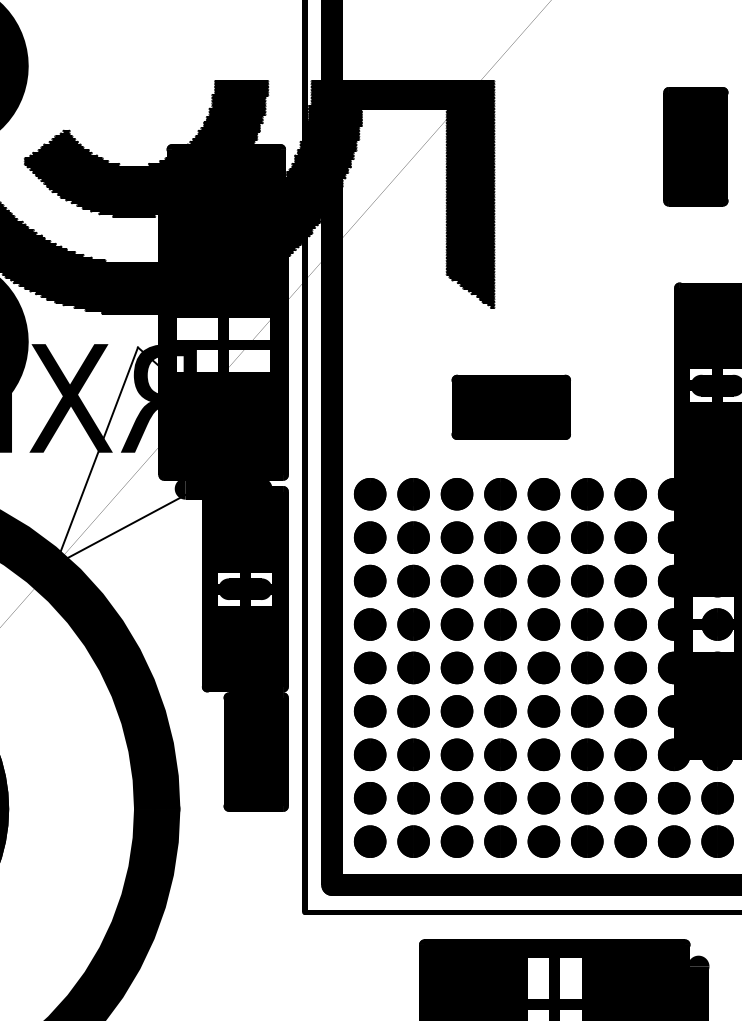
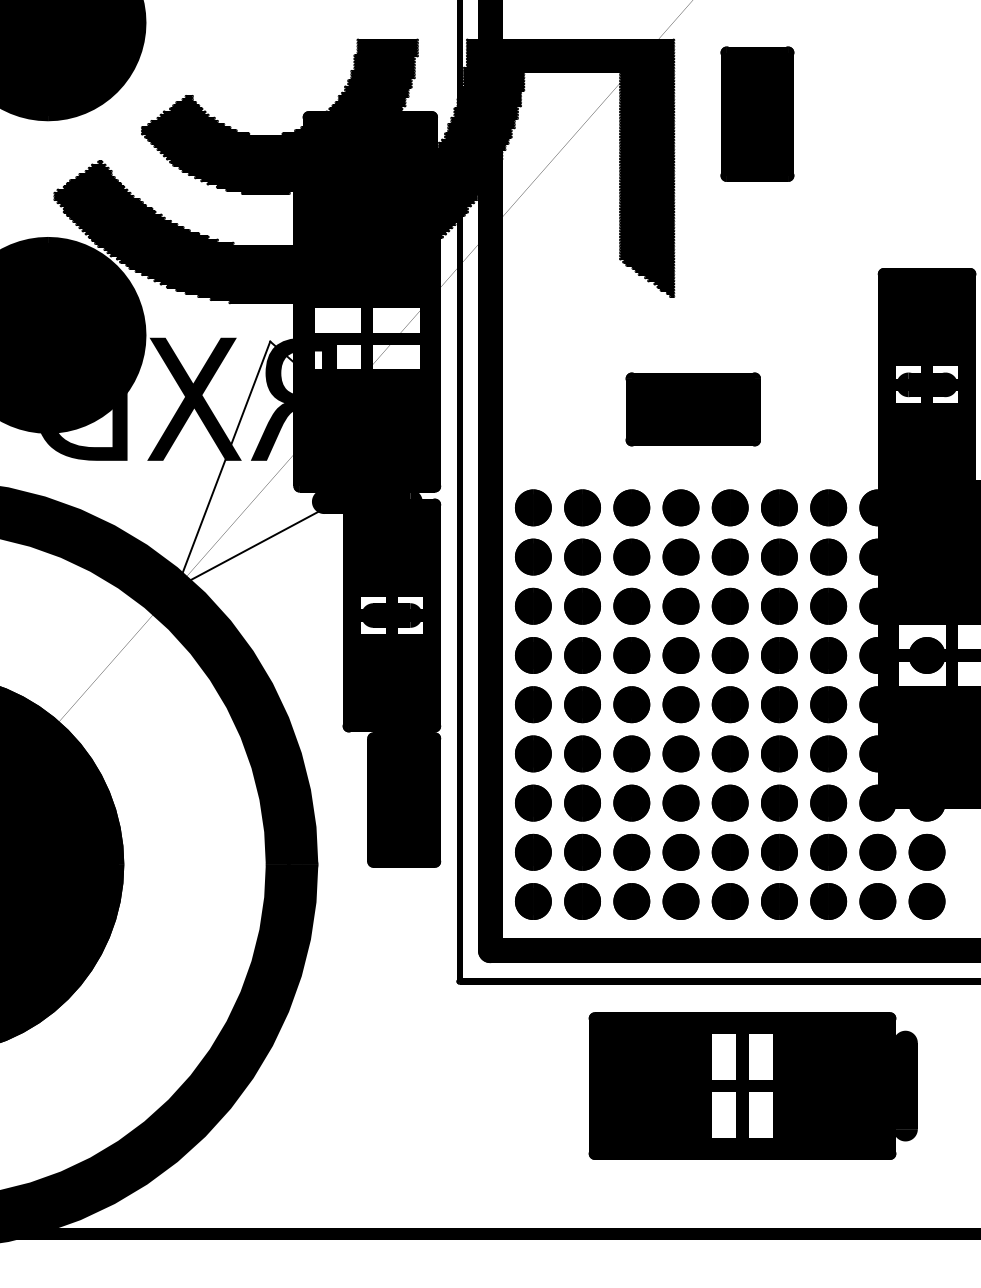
part: (695, 146) -> (757, 113), moved

